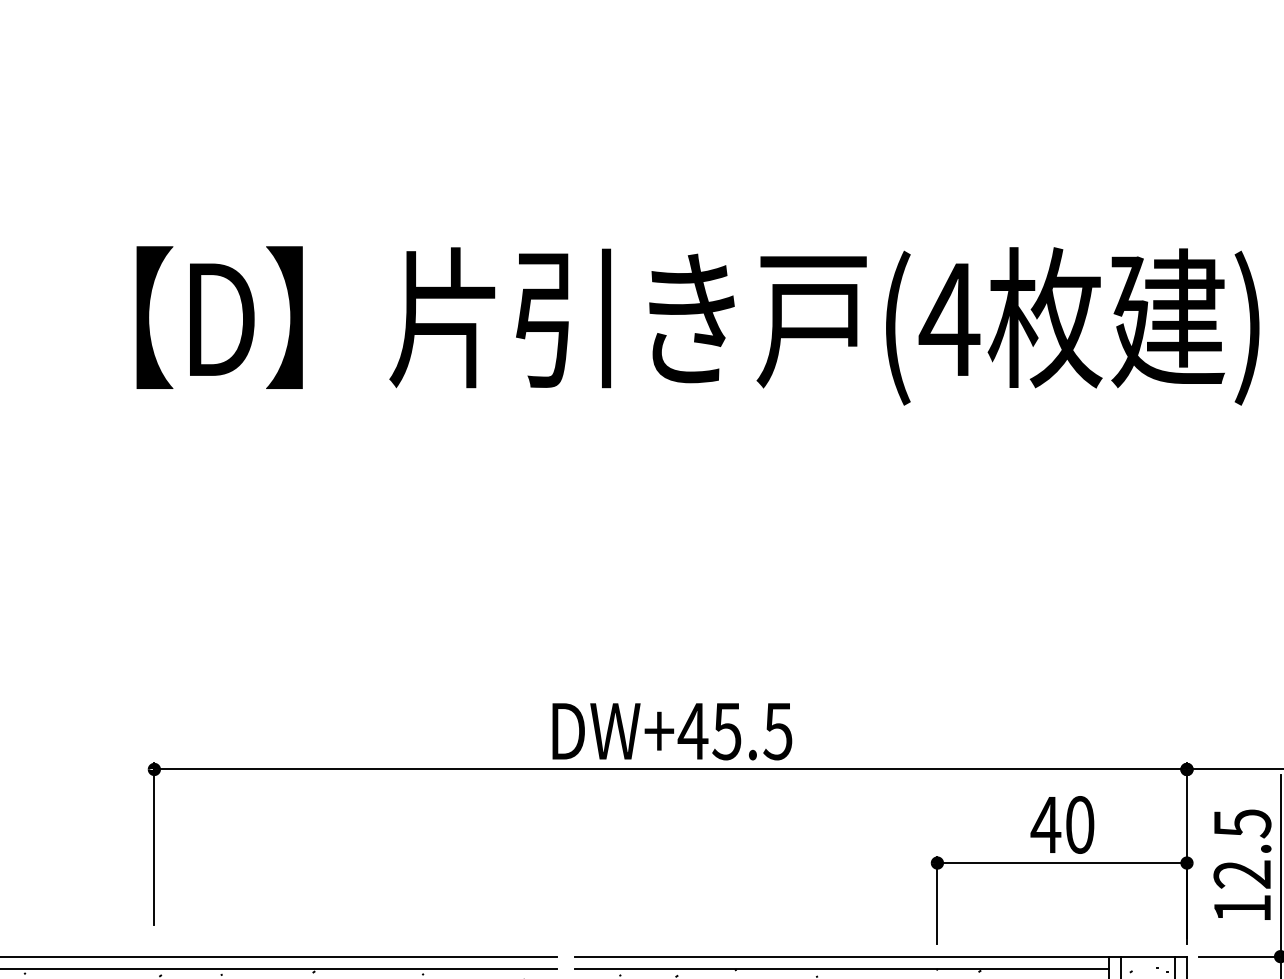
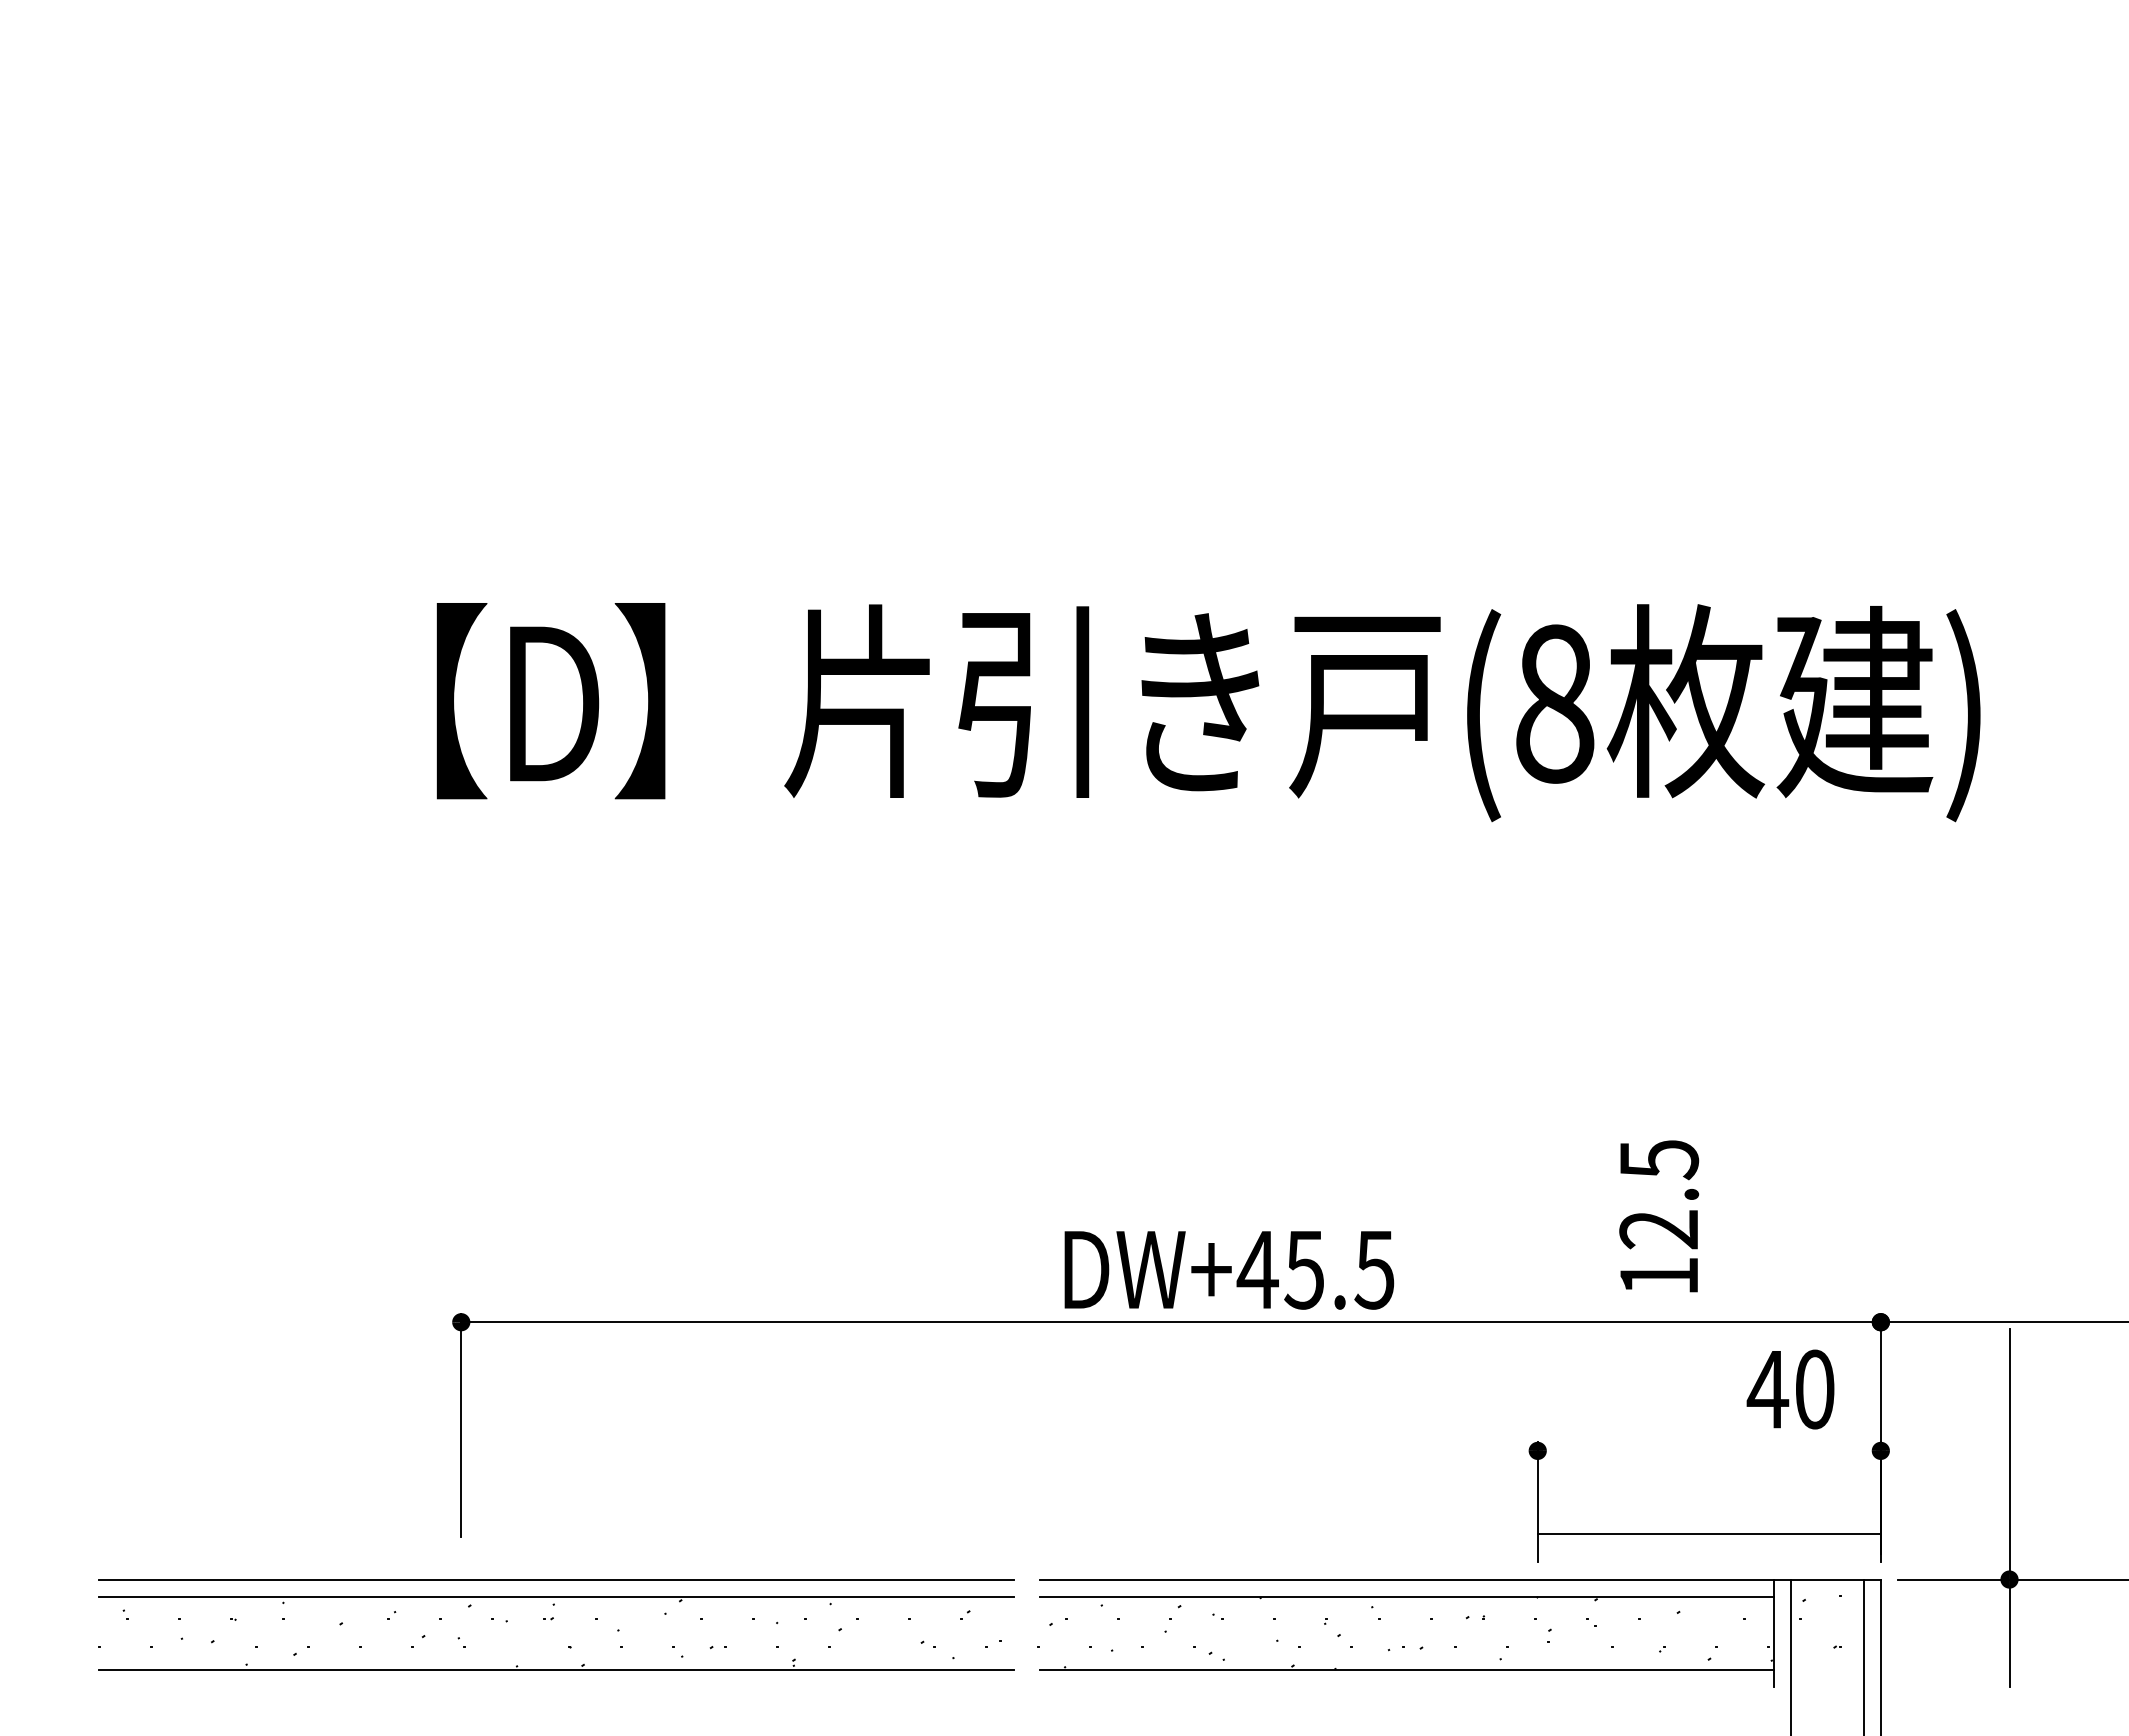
text: (949, 319) -> (1554, 703), (4 -> (8
text: (672, 731) -> (1229, 1270), moved
text: (1062, 824) -> (1790, 1389), moved
line: (1061, 862) -> (1708, 1533), moved
text: (1242, 864) -> (1659, 1216), moved

